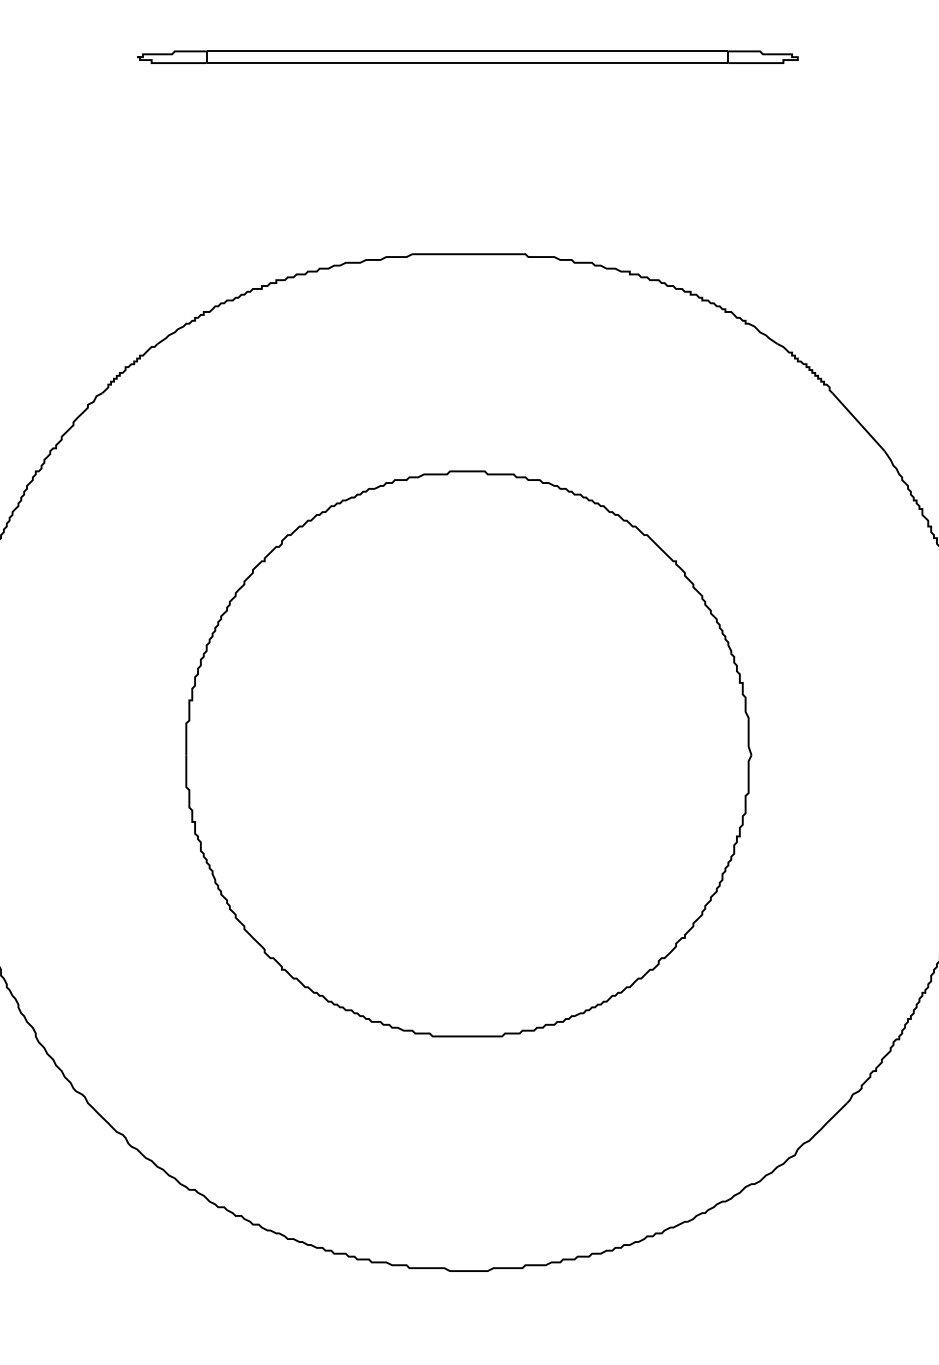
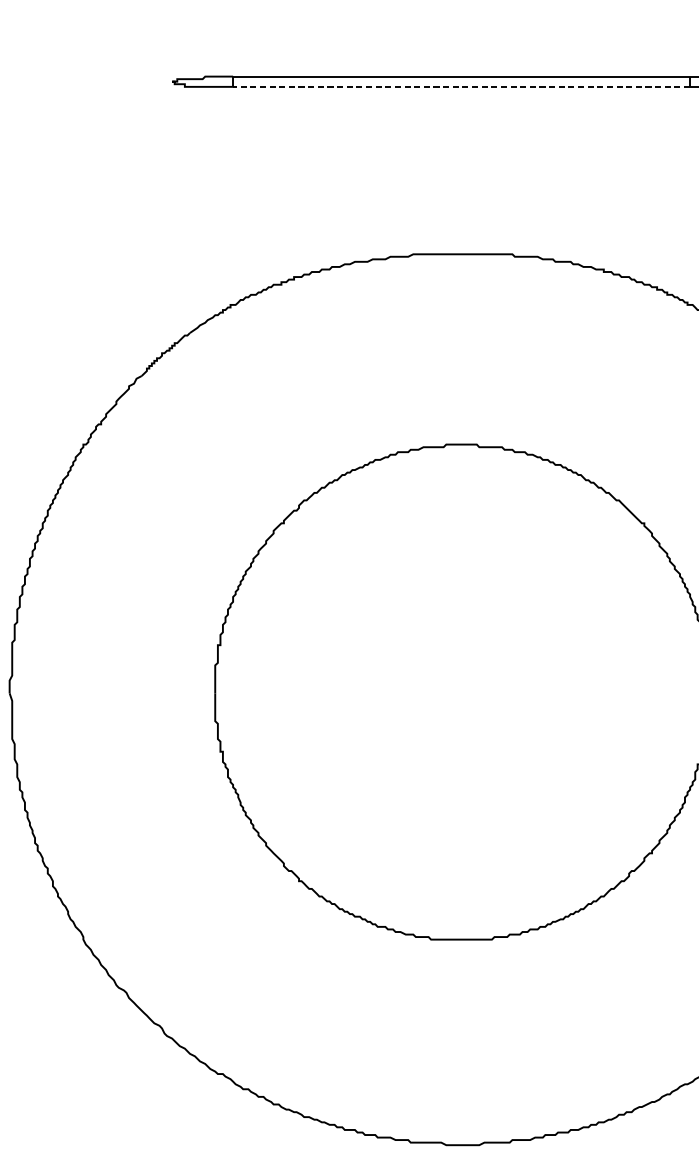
line: (467, 63) -> (461, 87), solid -> dashed

